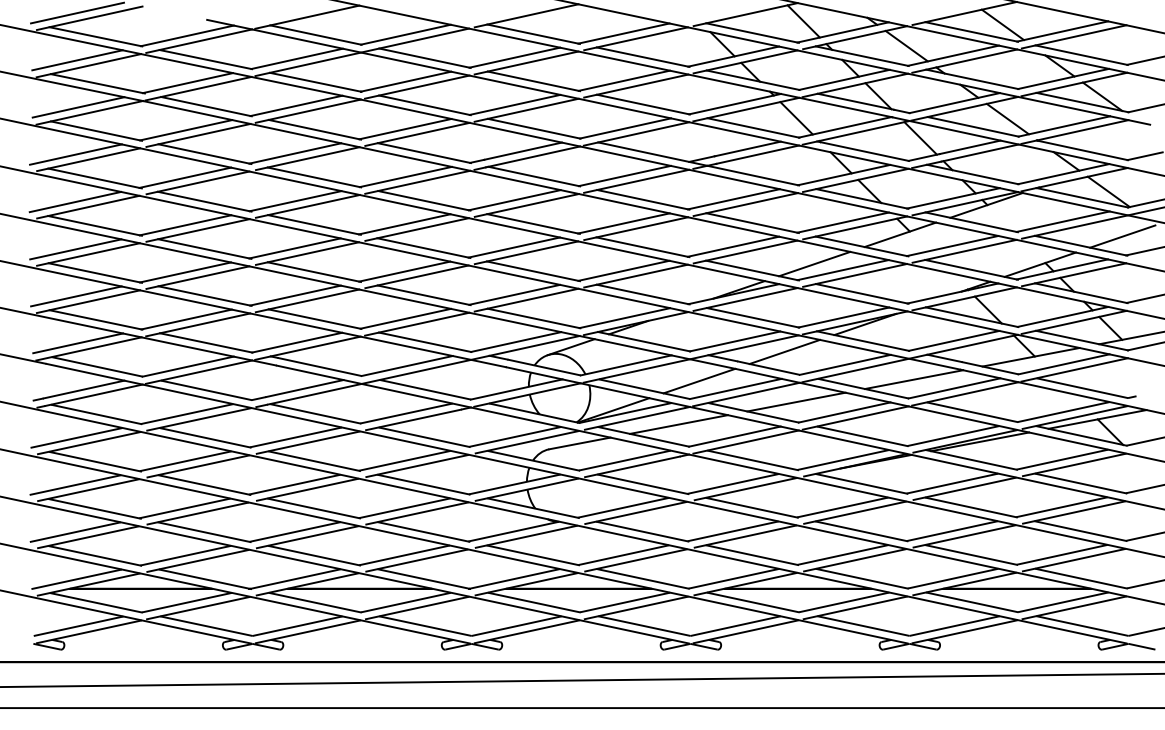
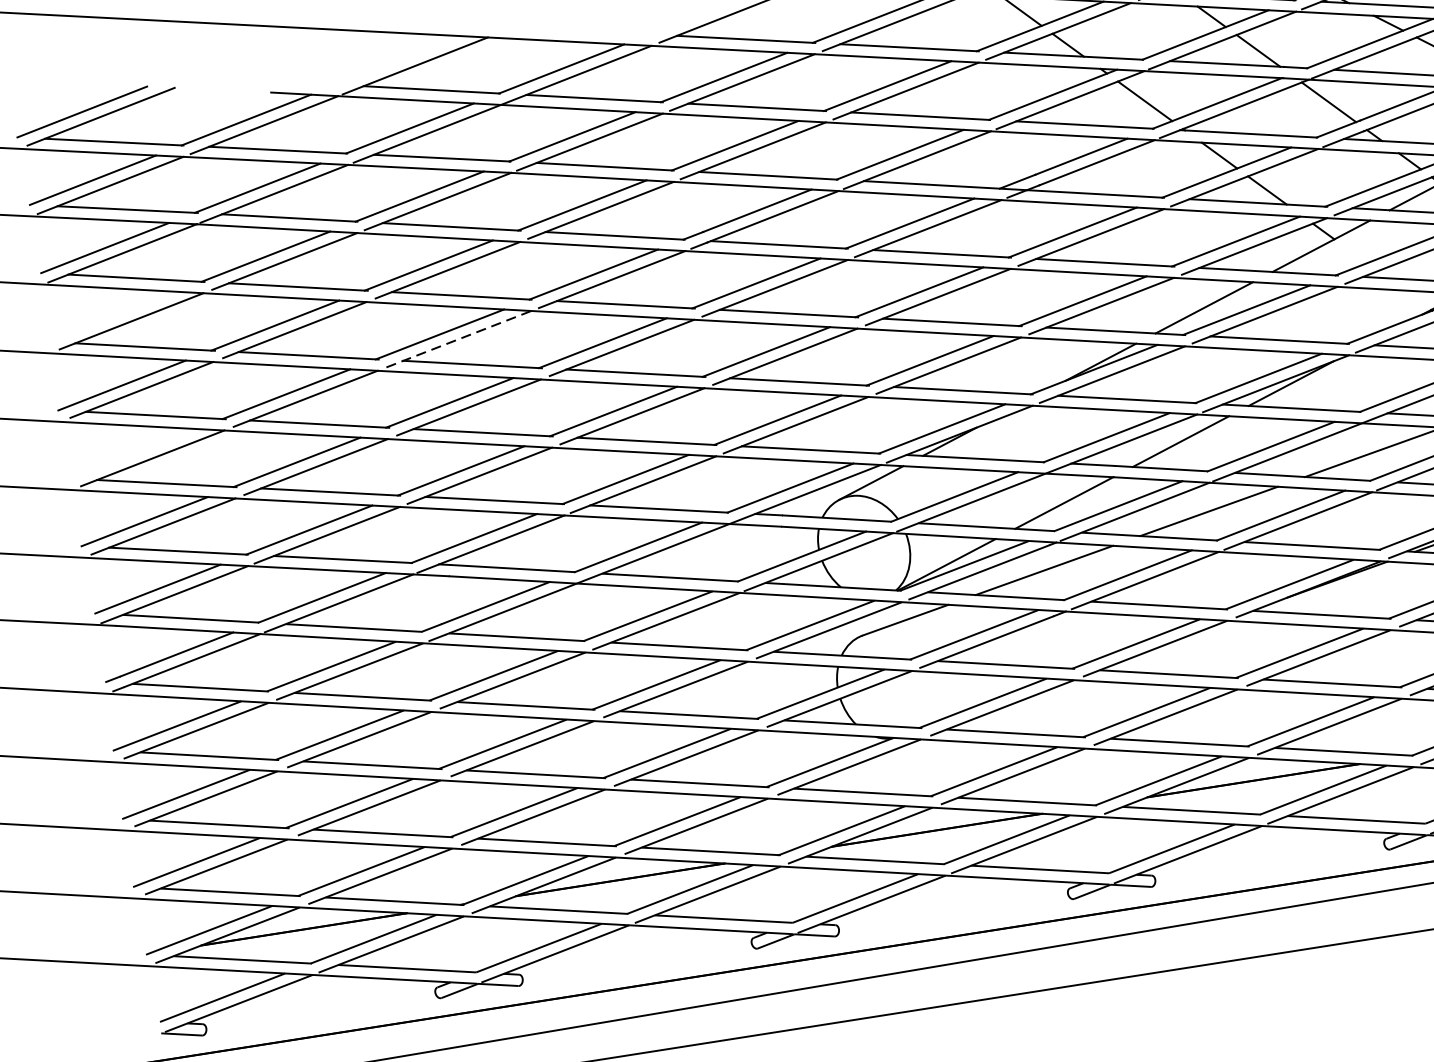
line: (75, 154) -> (111, 316), removed
line: (308, 206) -> (459, 339), solid -> dashed
line: (75, 249) -> (132, 454), removed

